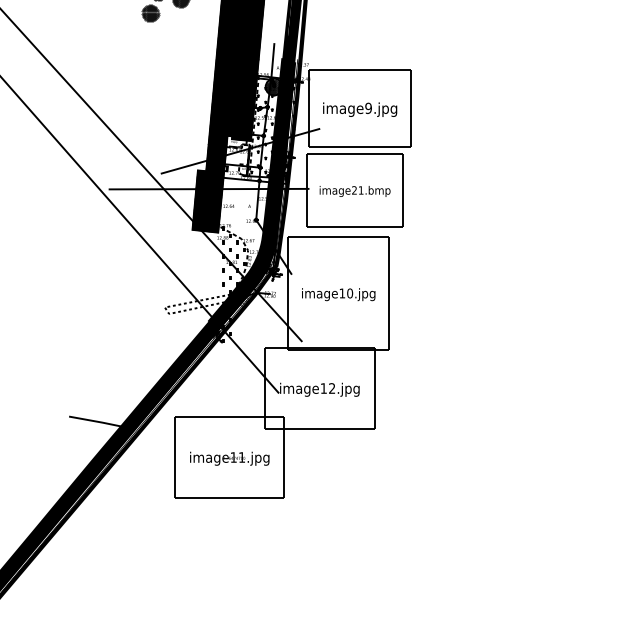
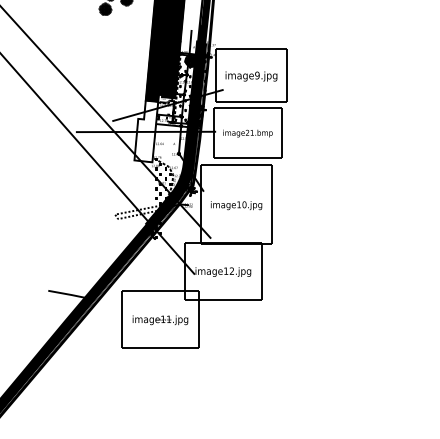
hatch: (209, 188) -> (146, 131), removed

